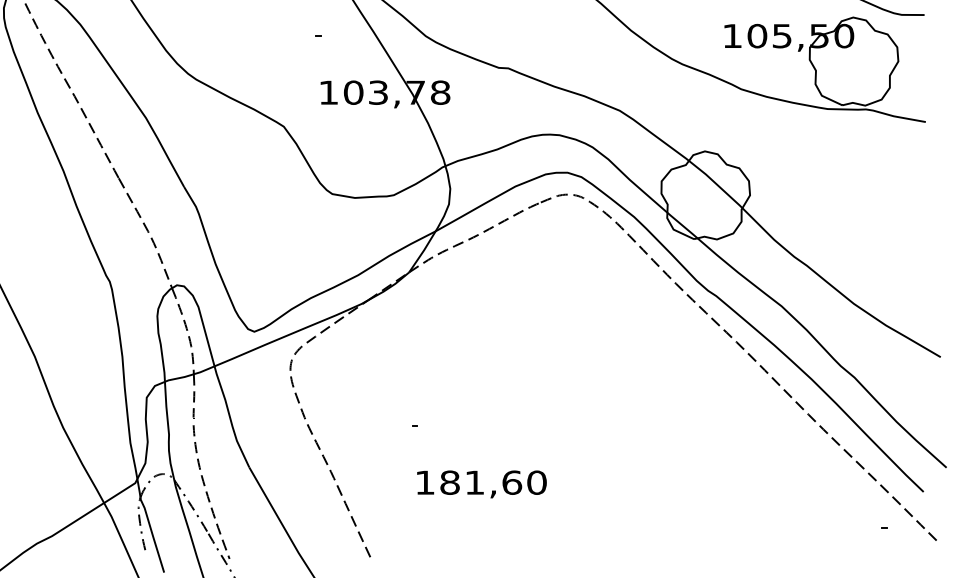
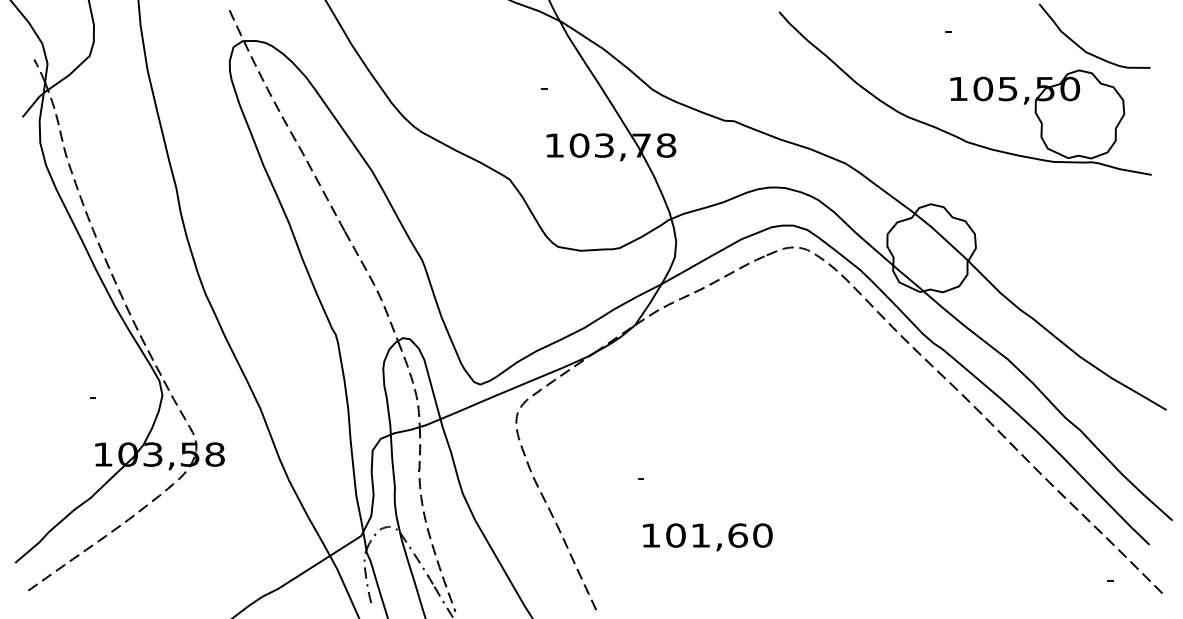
text: (449, 482) -> (675, 535), 181,60 -> 101,60

